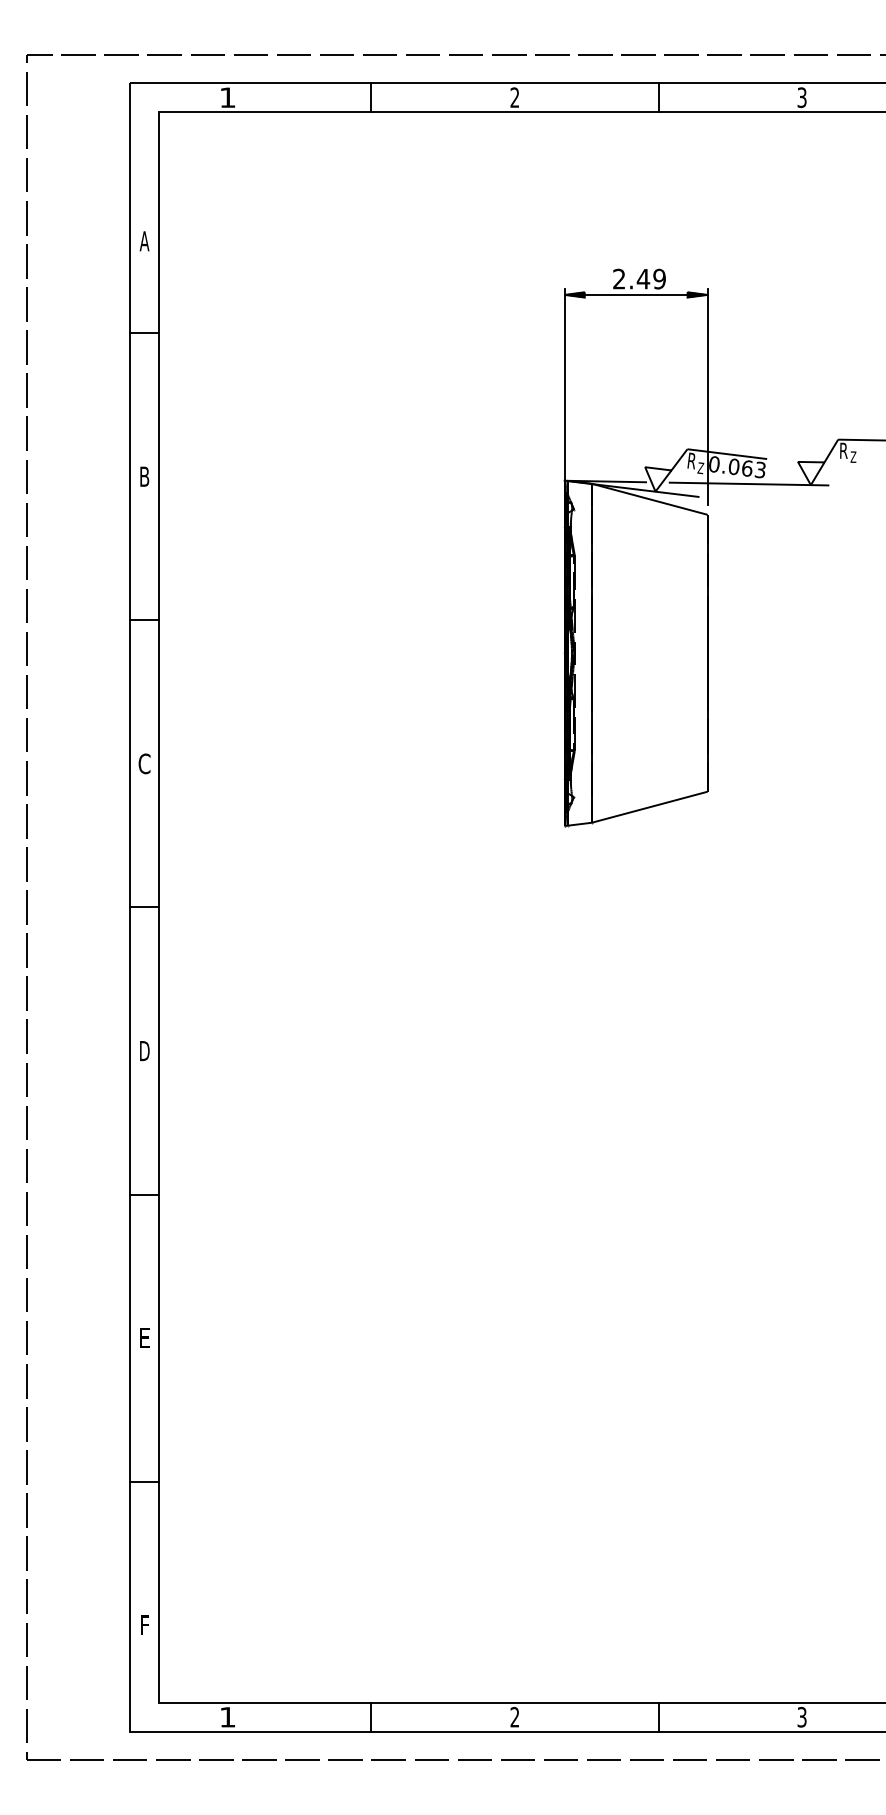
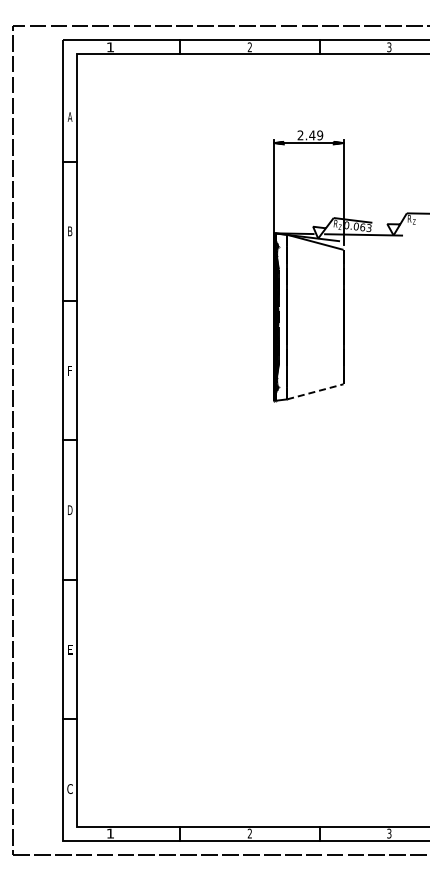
text: (143, 763) -> (69, 370), C -> F
line: (649, 806) -> (315, 391), solid -> dashed
text: (143, 1624) -> (69, 788), F -> C

